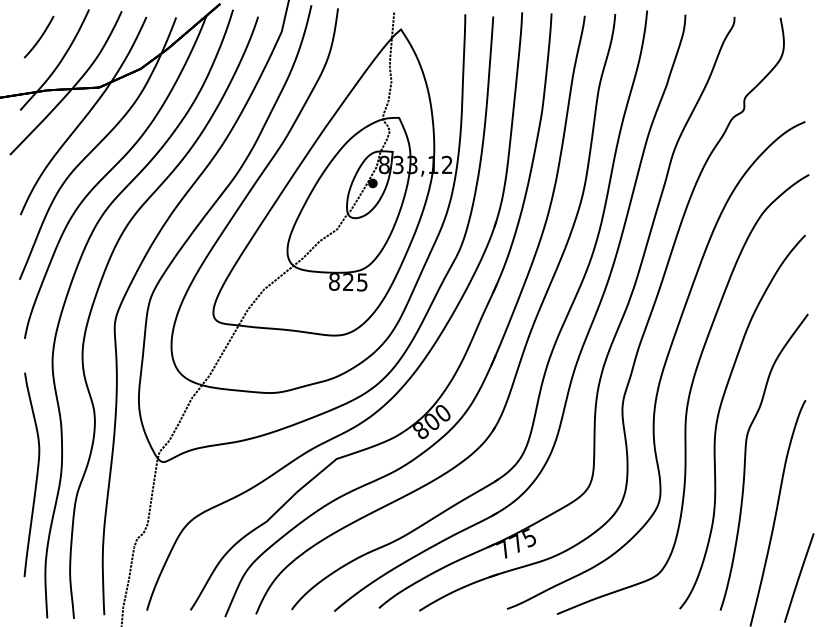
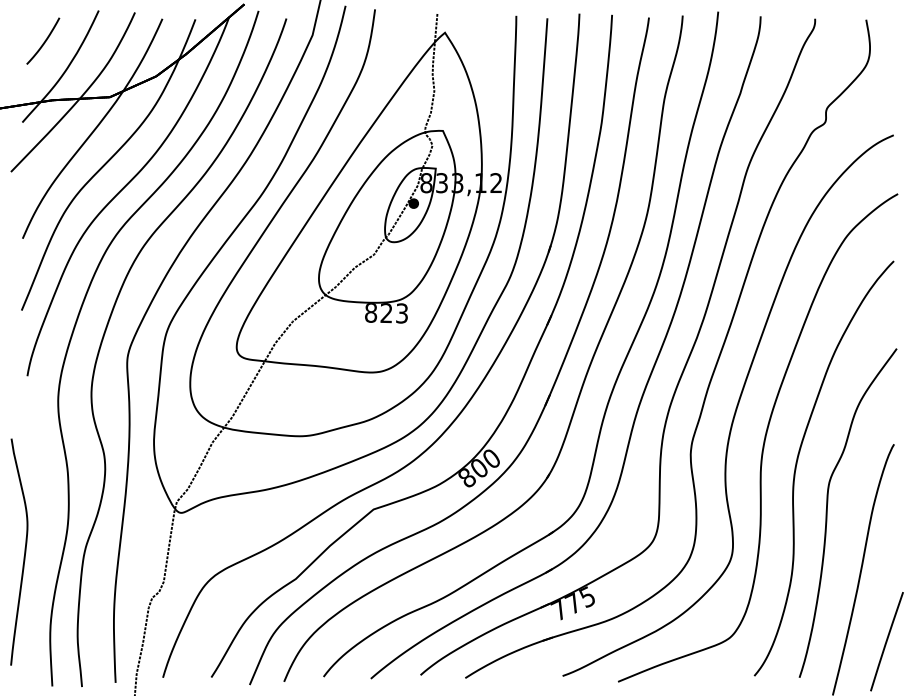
text: (362, 281) -> (402, 312), 825 -> 823
curve: (36, 474) -> (24, 551), moved

